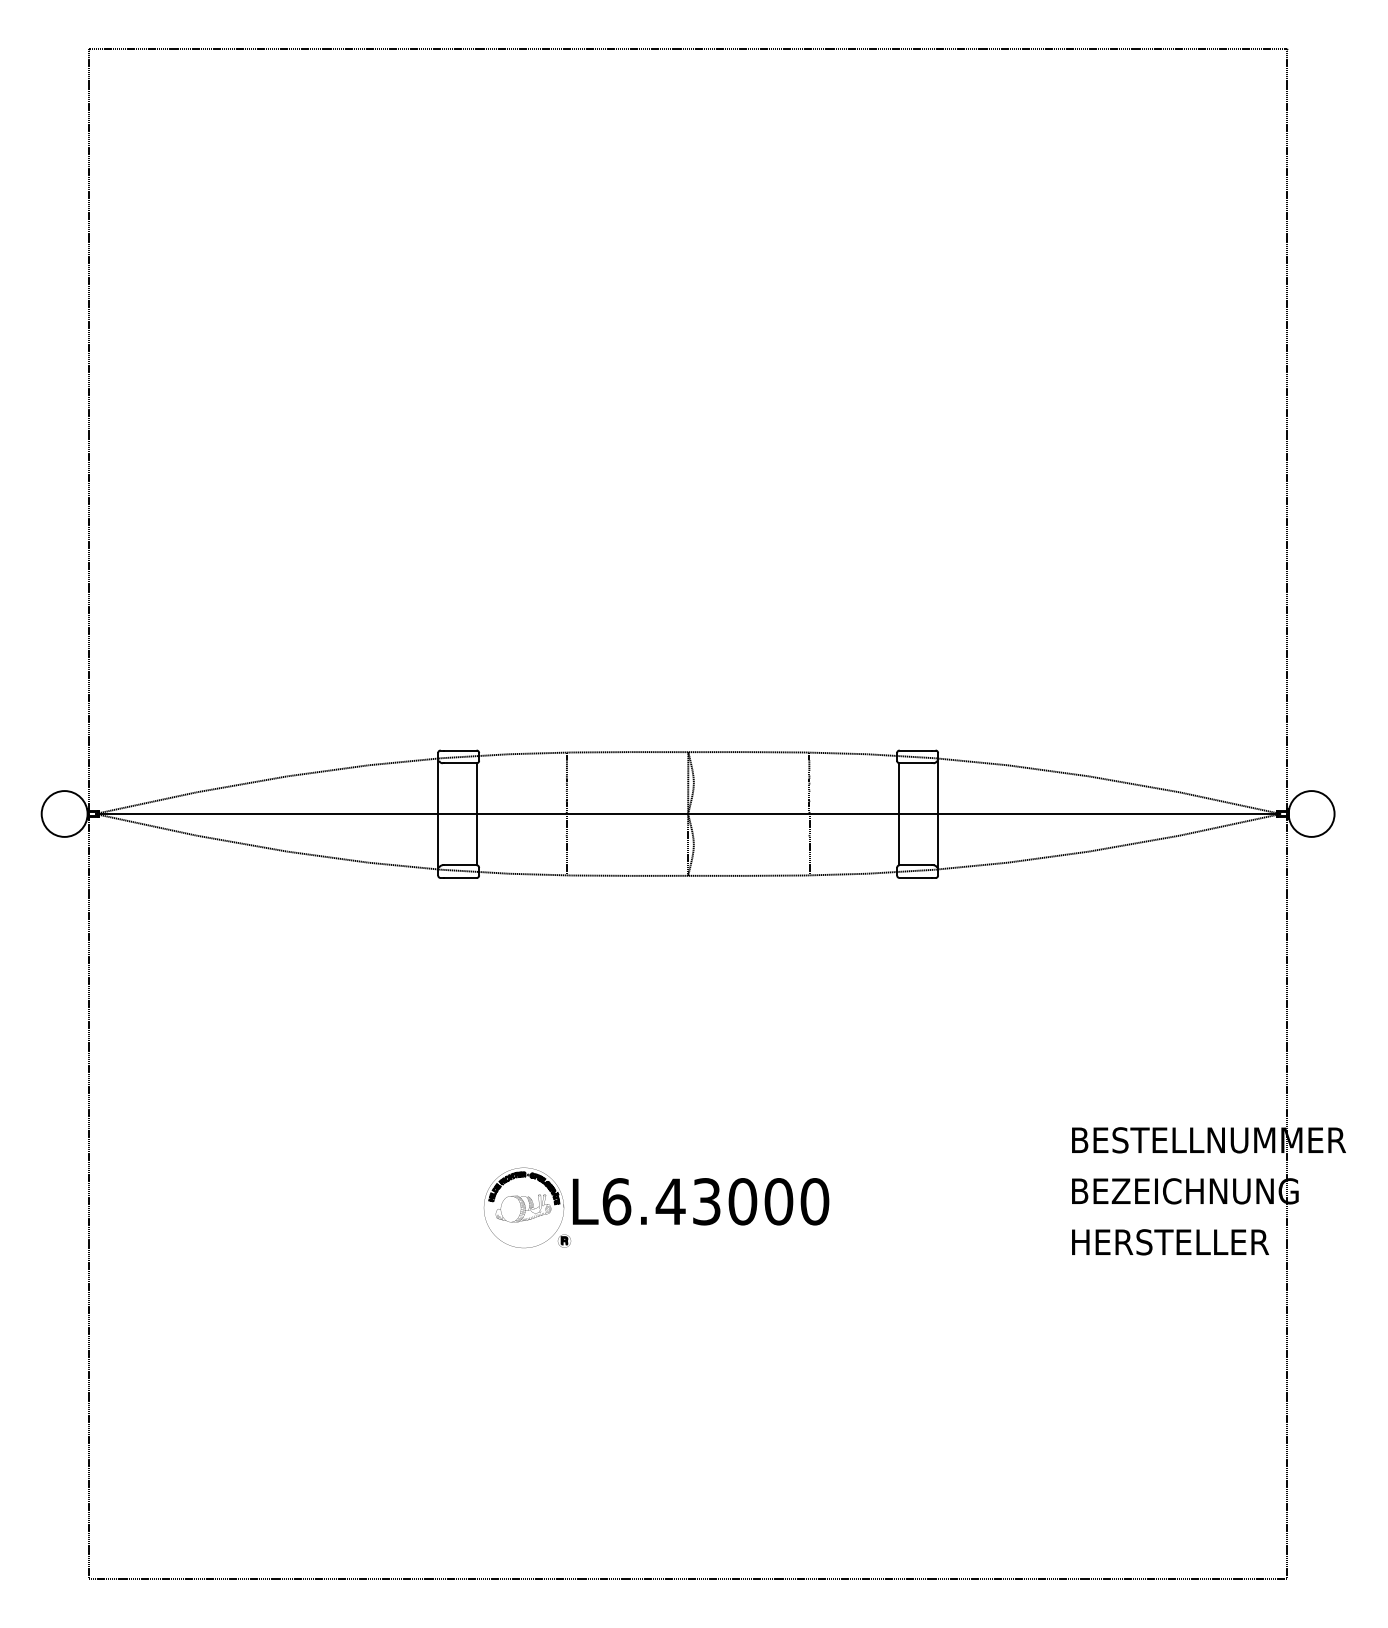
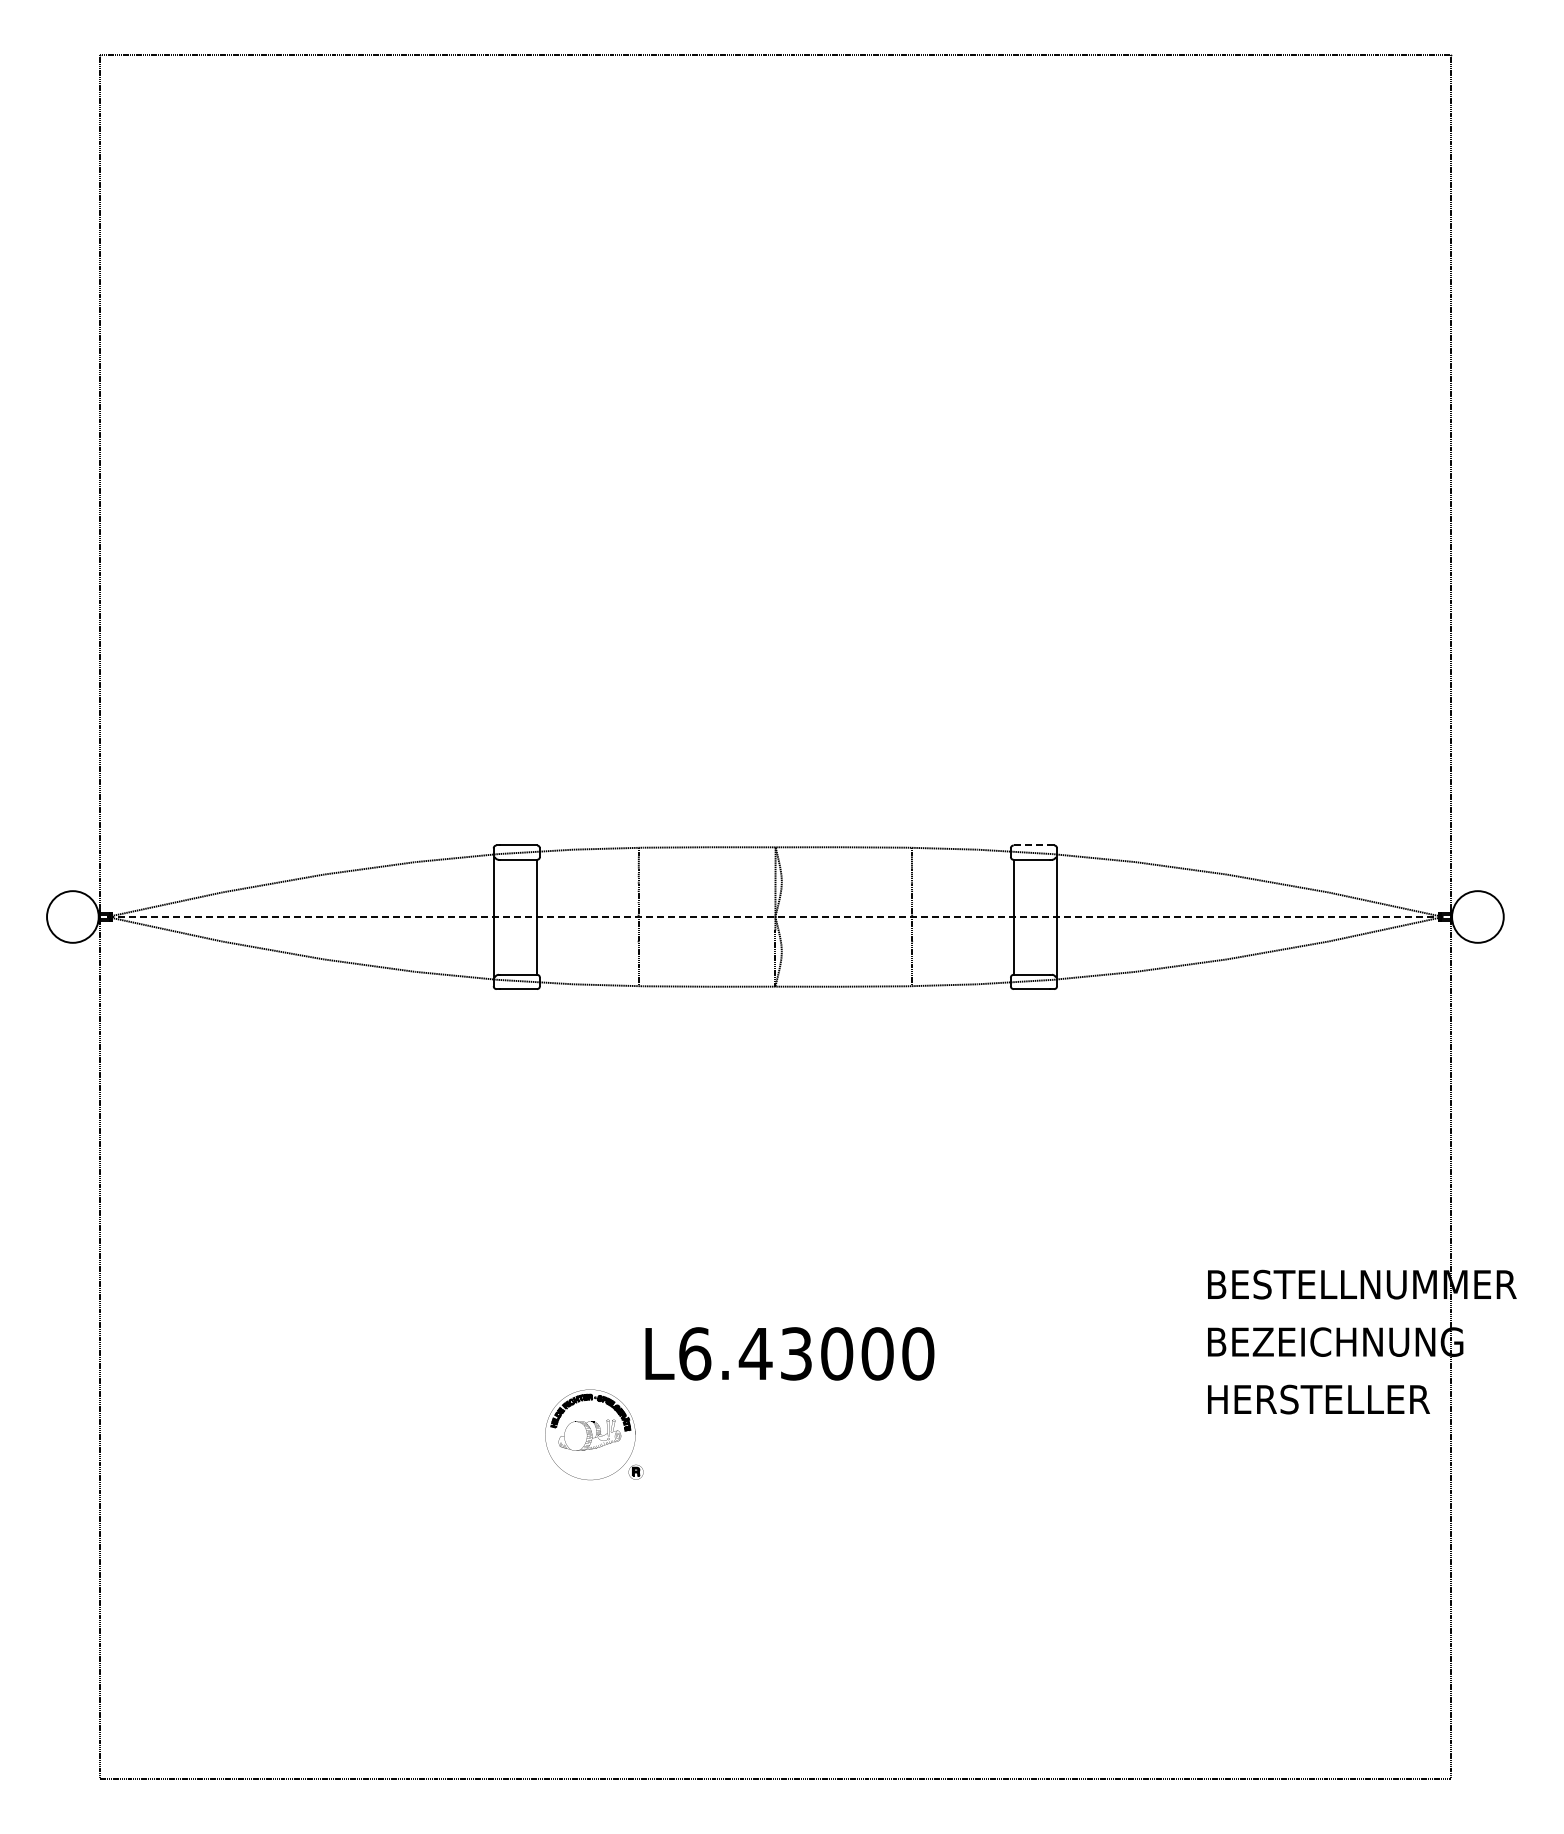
line: (916, 750) -> (1032, 845), solid -> dashed
arc: (688, 814) -> (775, 917), solid -> dashed
part: (527, 1207) -> (594, 1434), moved

